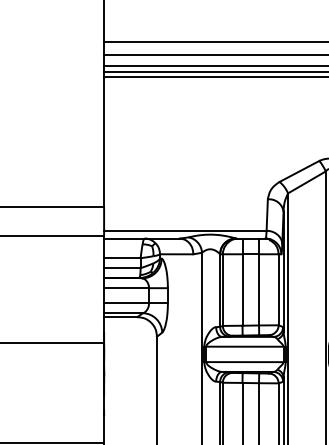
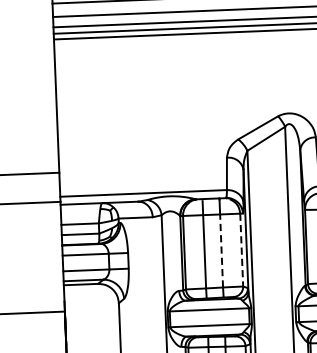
line: (259, 289) -> (222, 250), solid -> dashed
line: (278, 289) -> (241, 249), solid -> dashed

